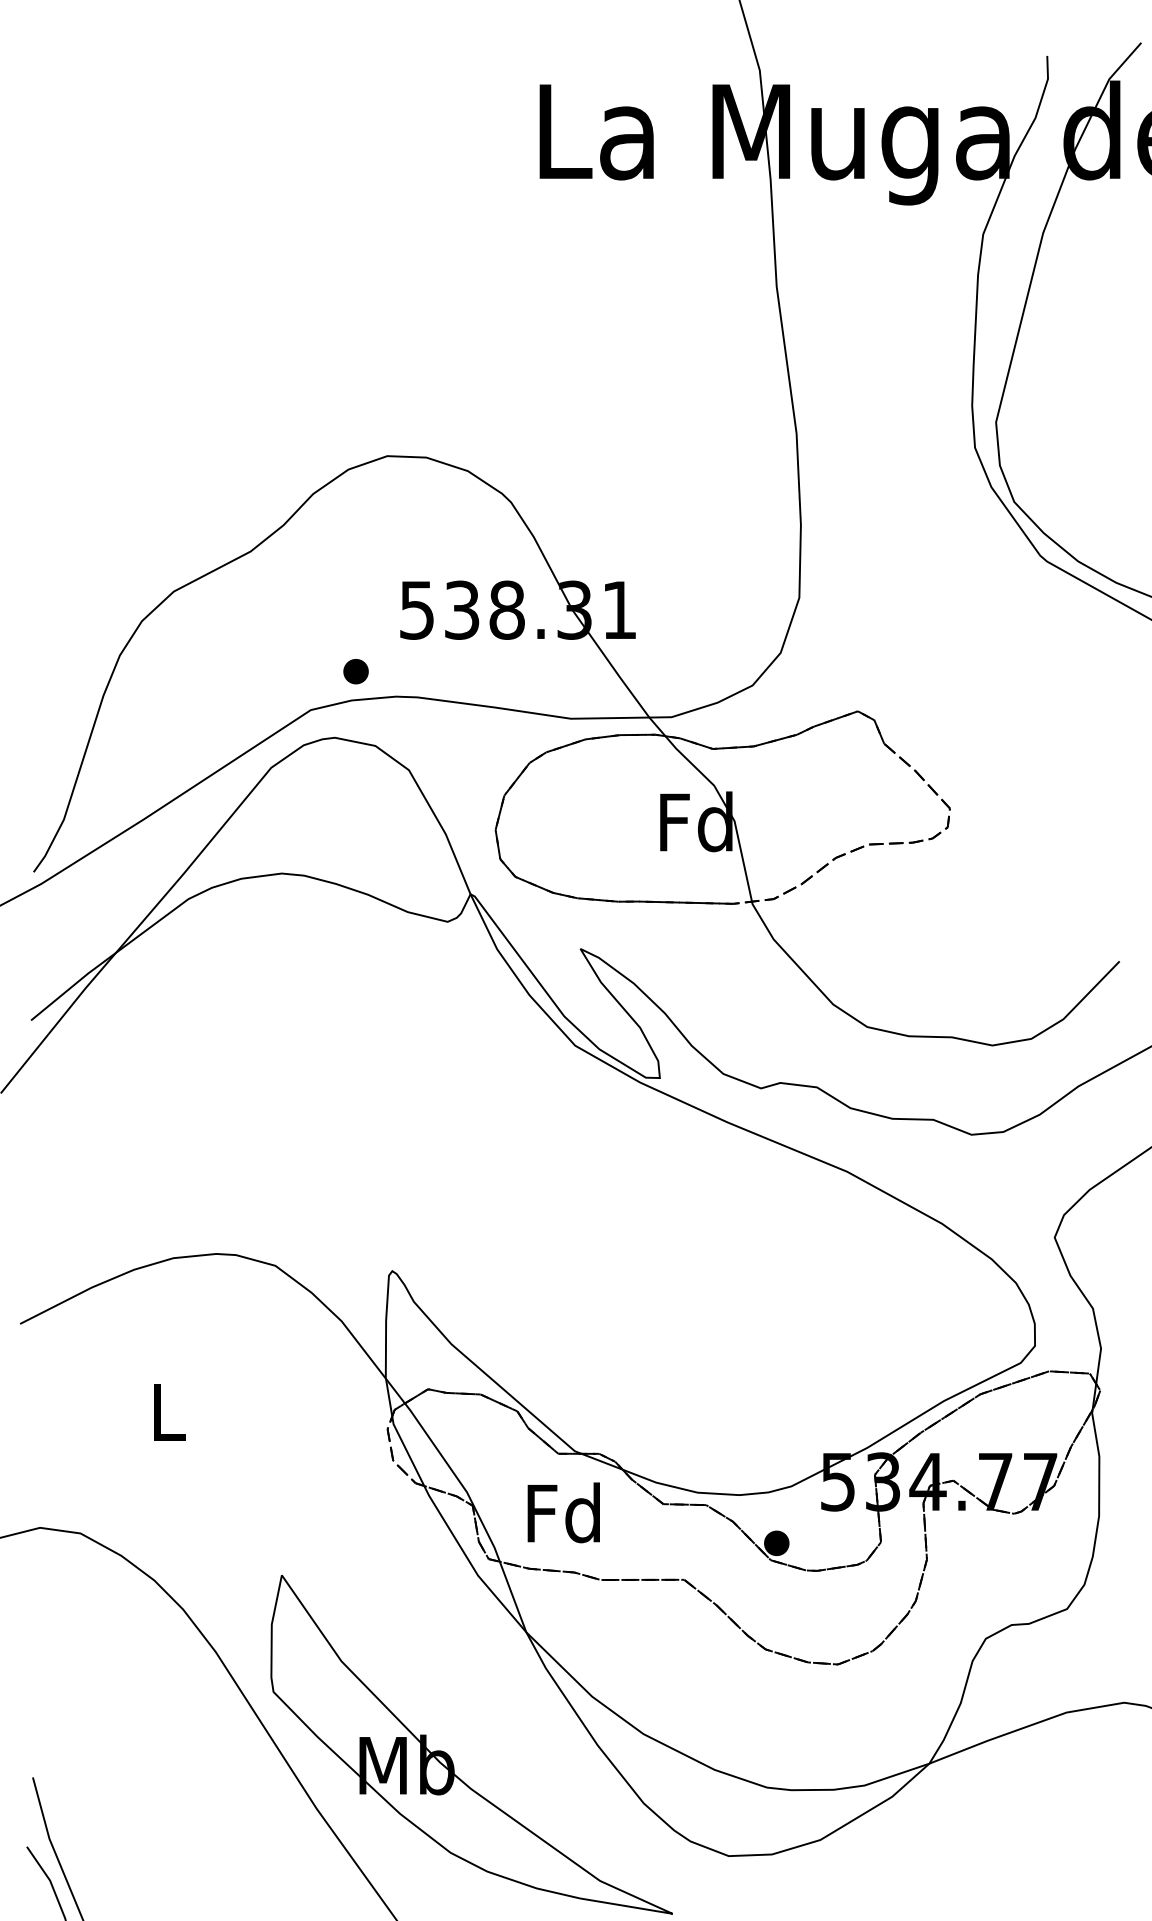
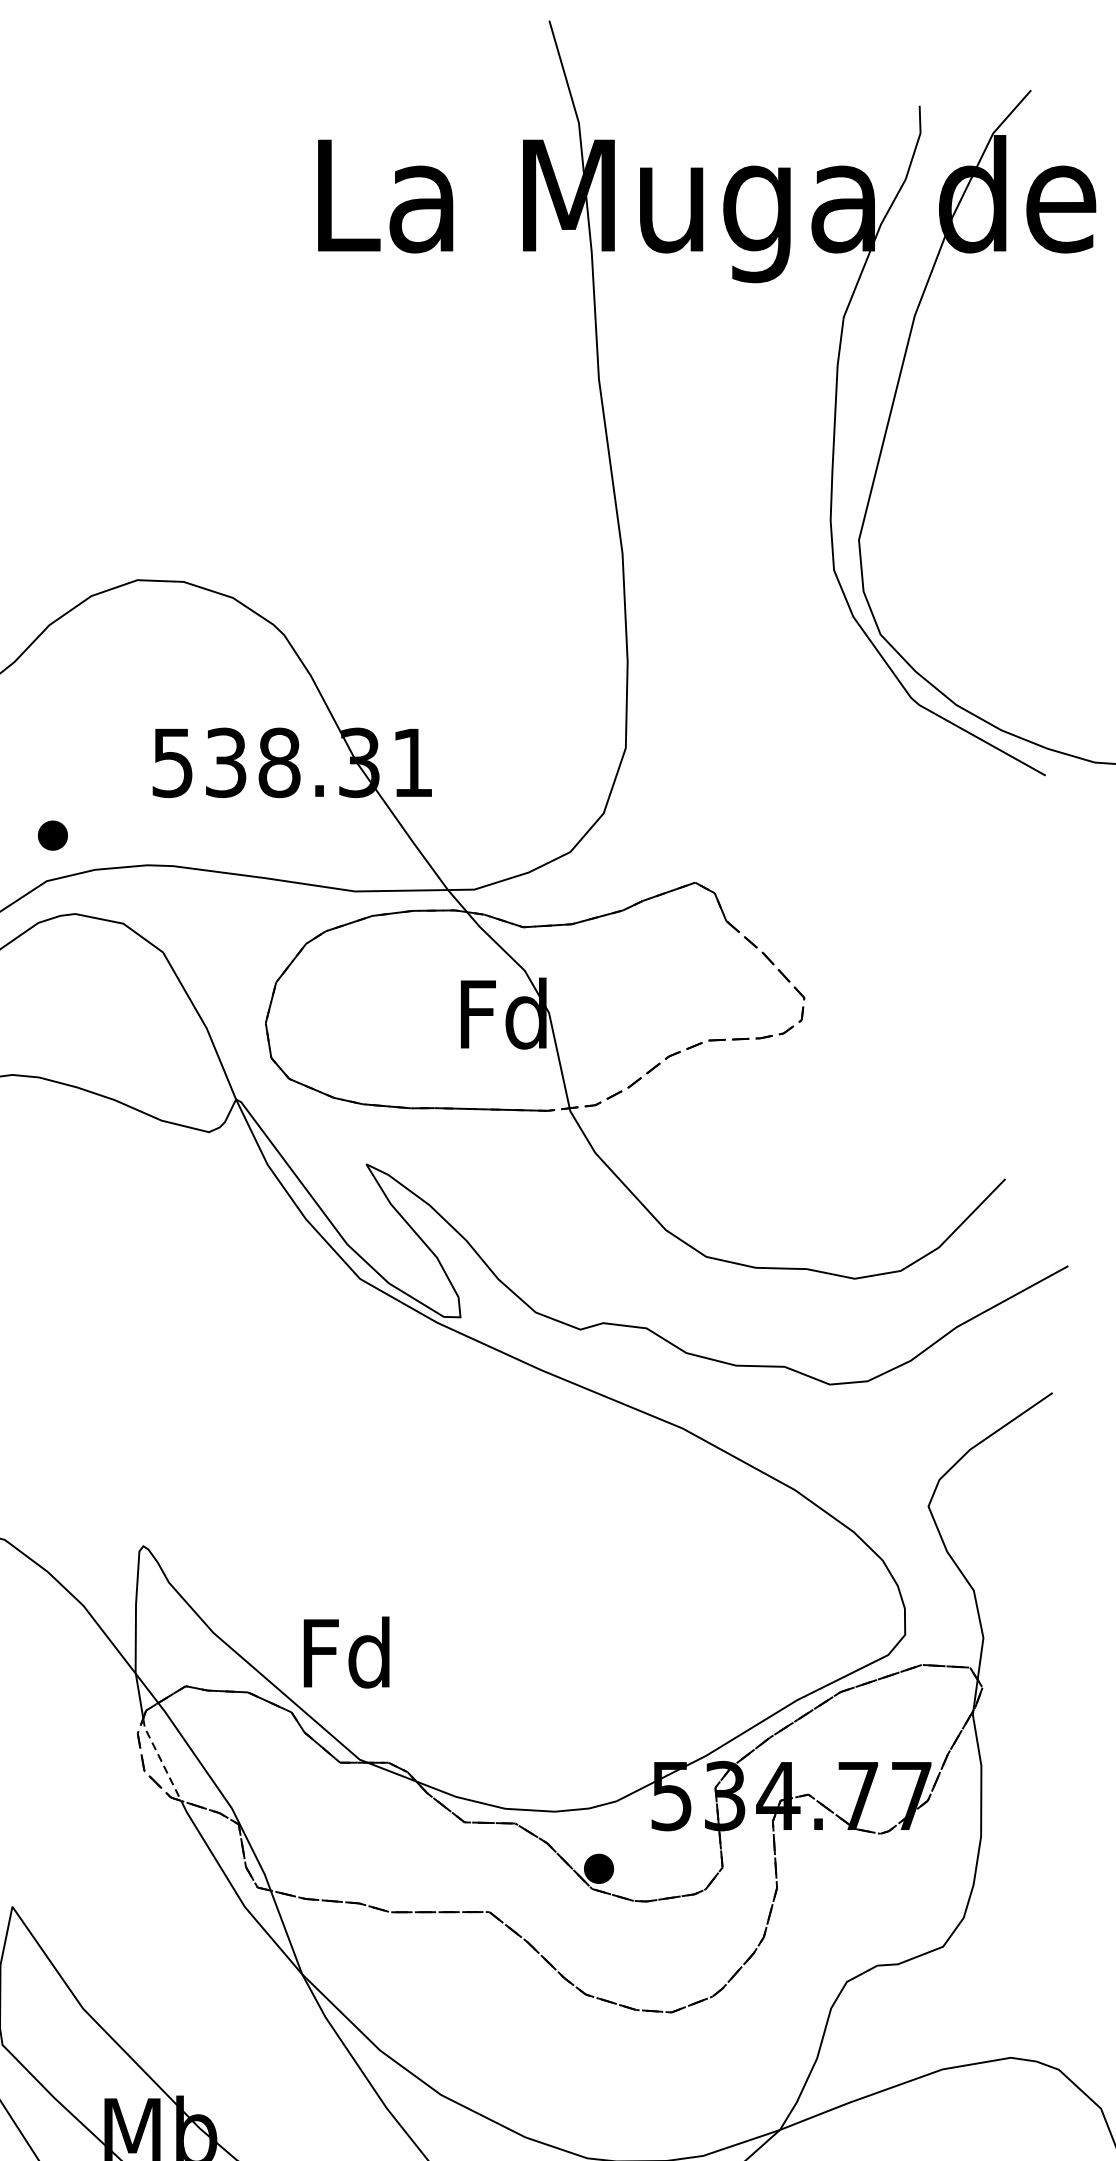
part: (355, 671) -> (52, 835), moved
line: (406, 1451) -> (160, 1759), solid -> dashed
text: (563, 1512) -> (346, 1652), moved

